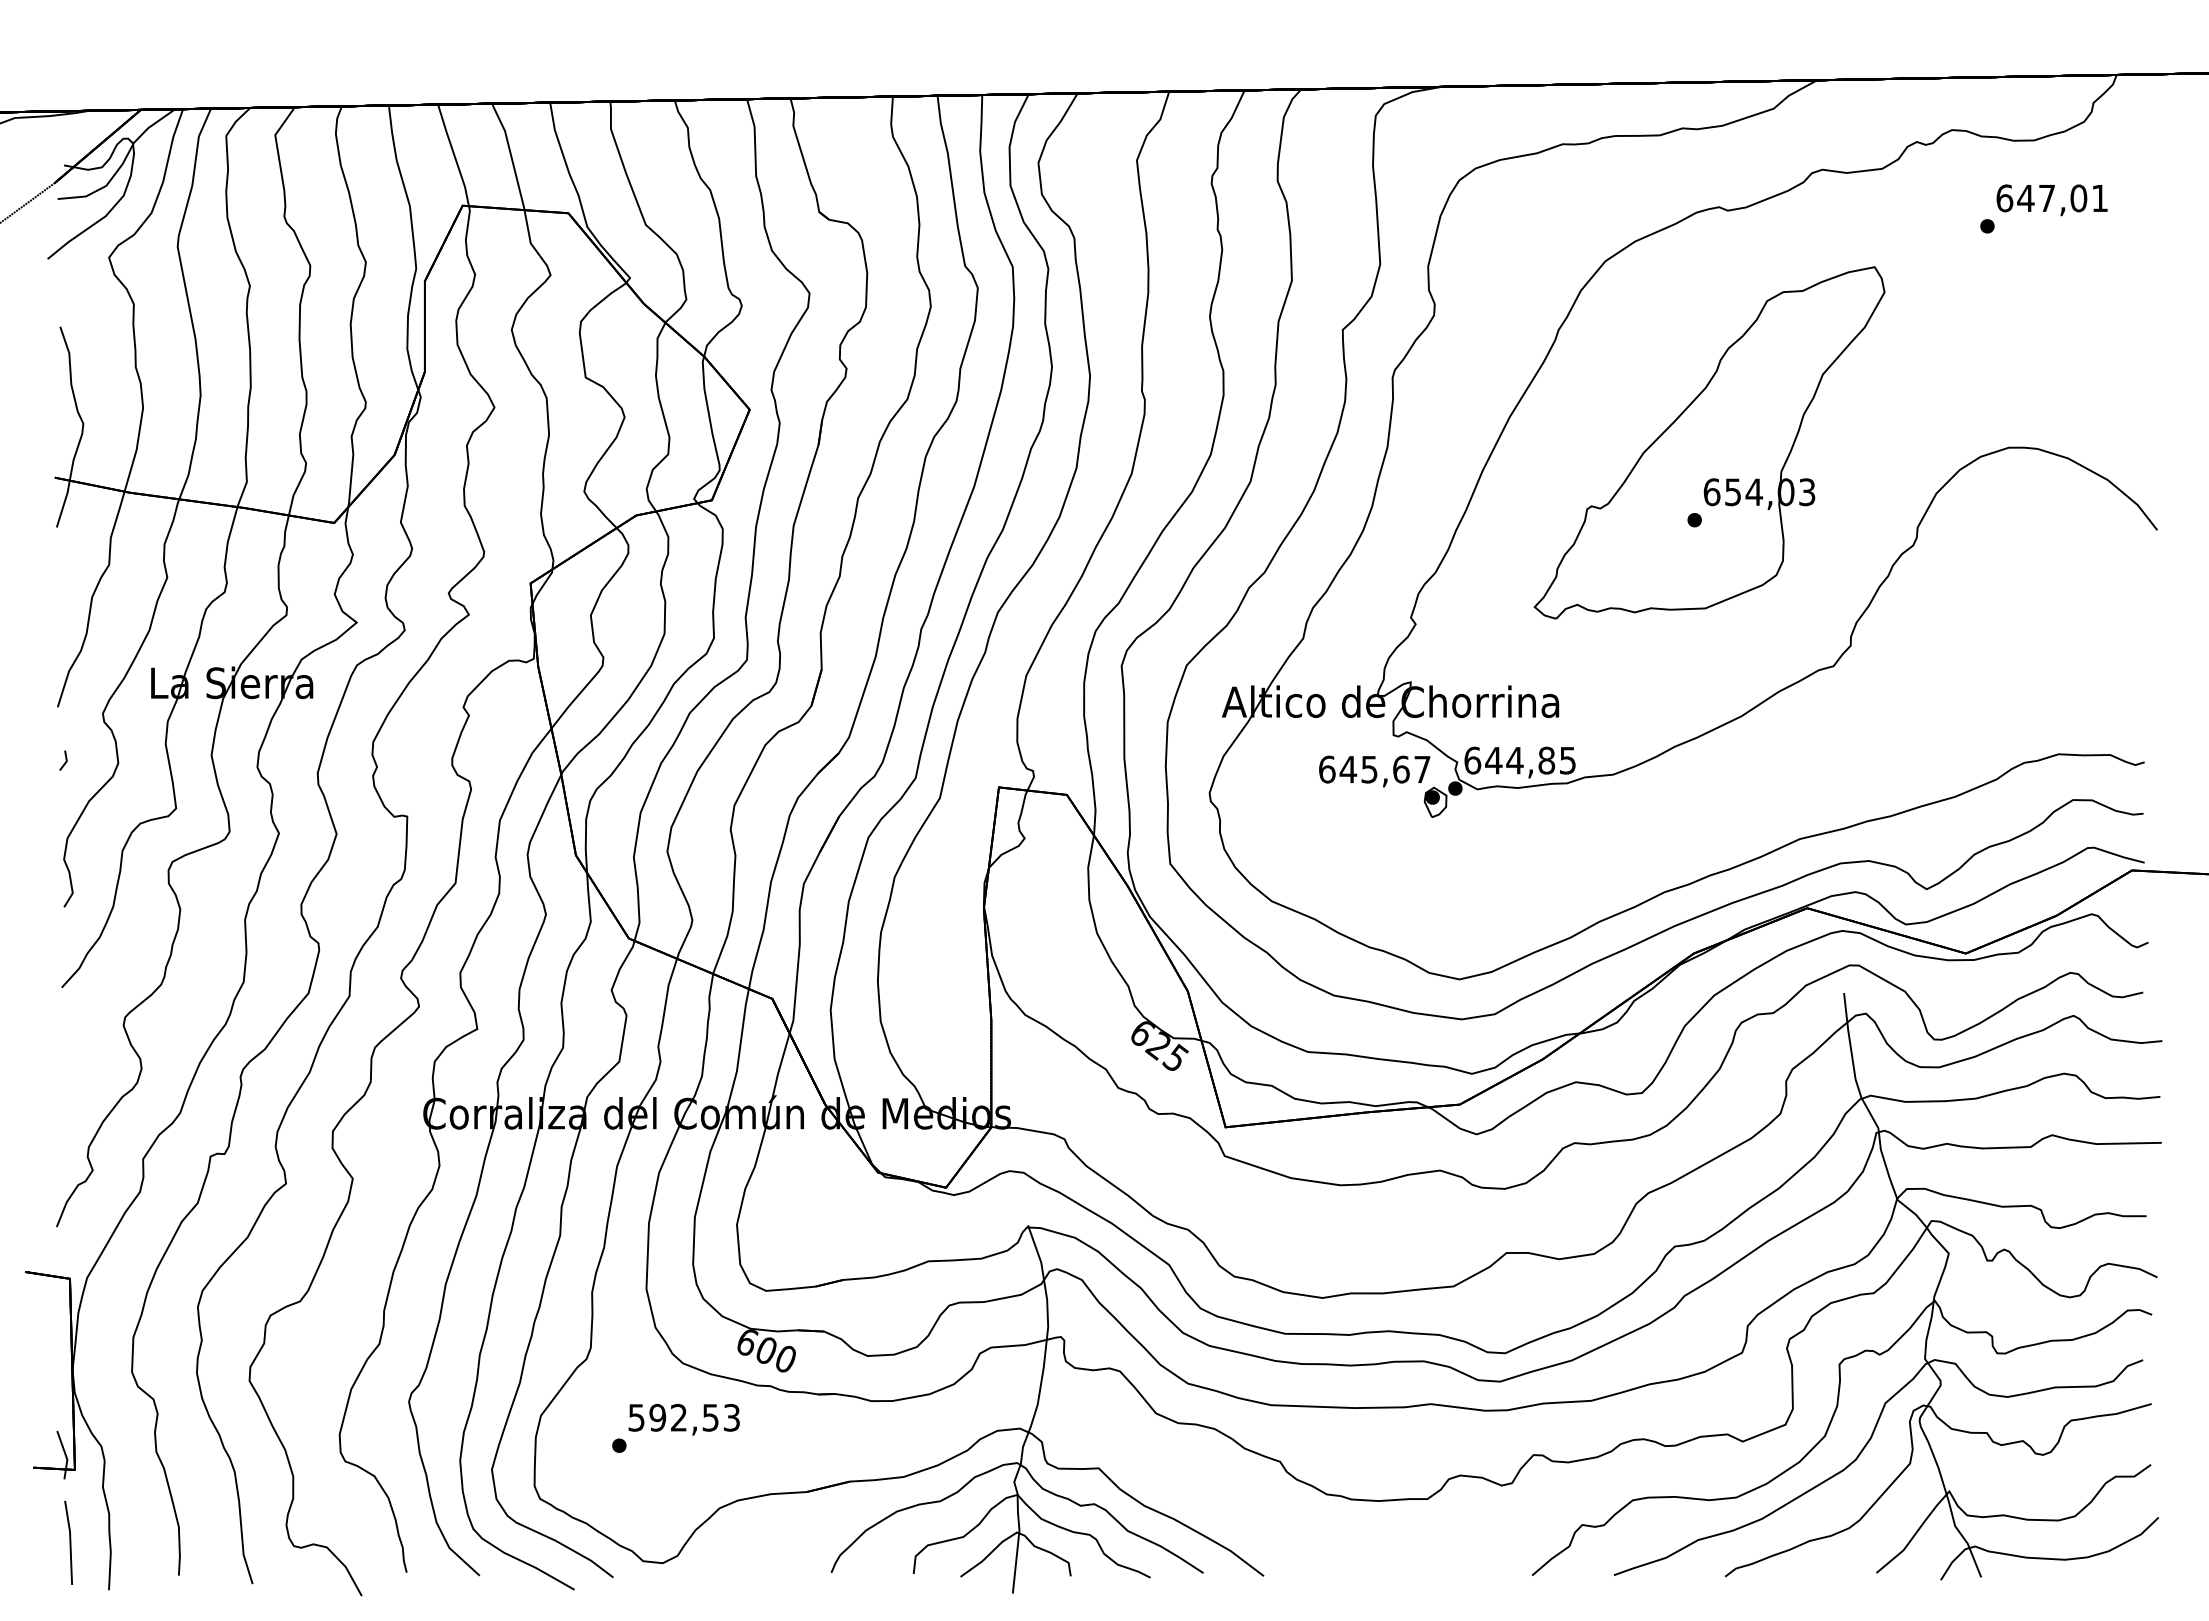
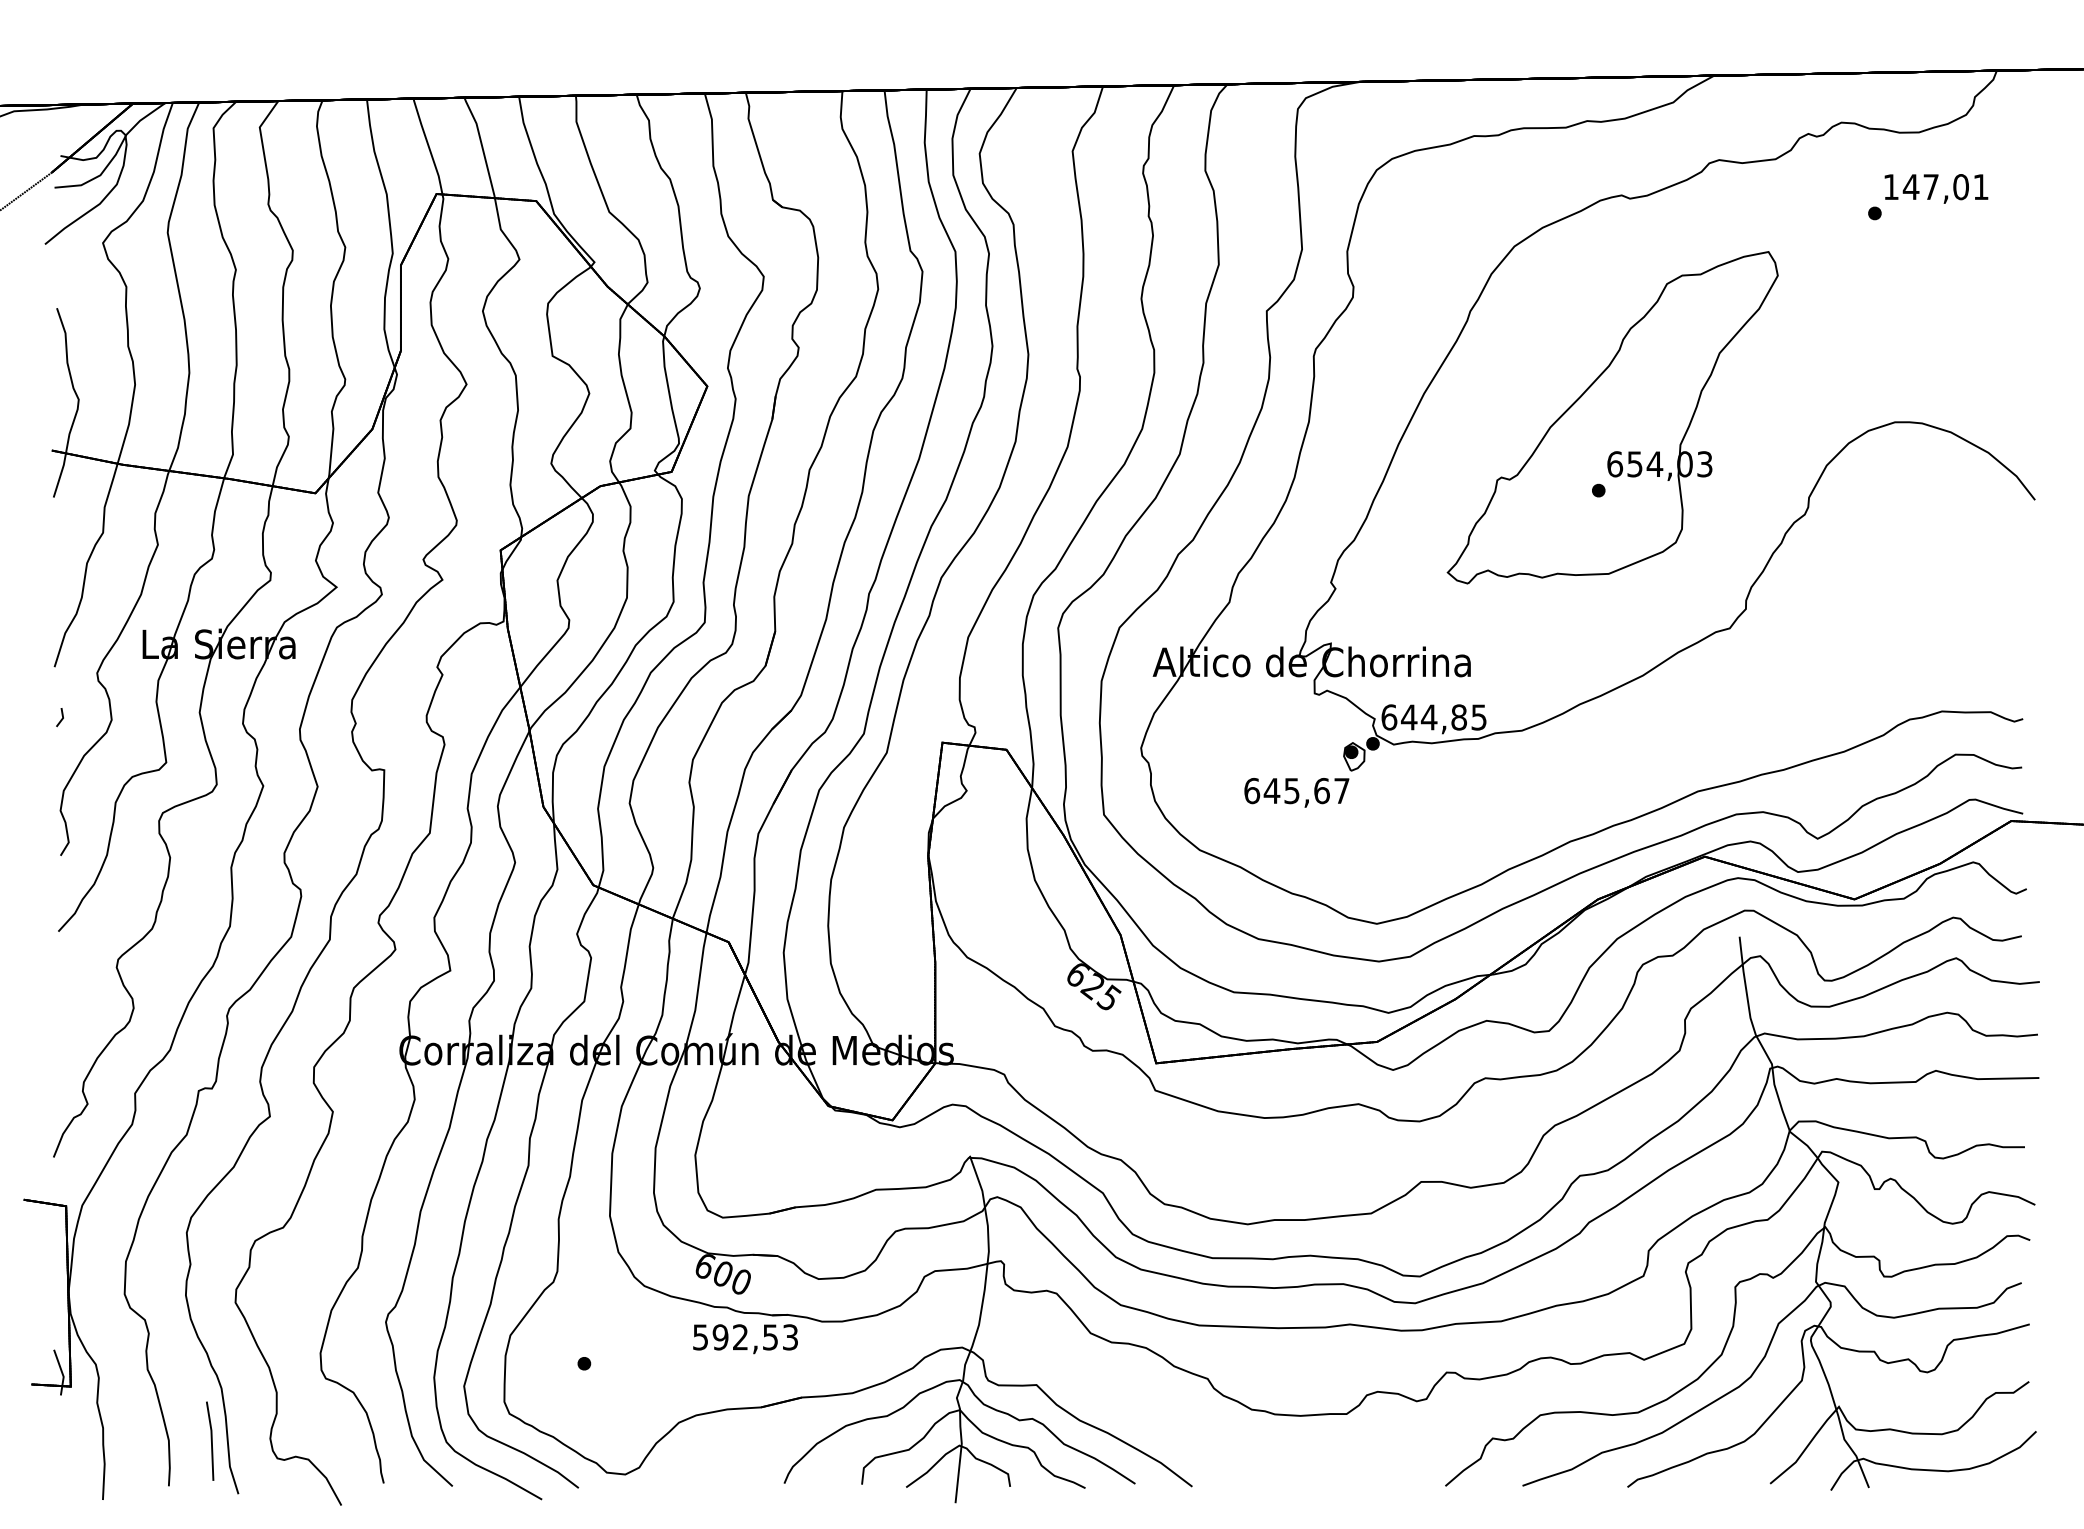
text: (2004, 198) -> (1890, 187), 647,01 -> 147,01
text: (1374, 771) -> (1296, 792), moved
text: (683, 1419) -> (744, 1338), moved
line: (69, 1542) -> (210, 1440), moved

